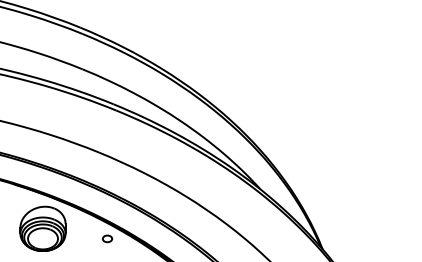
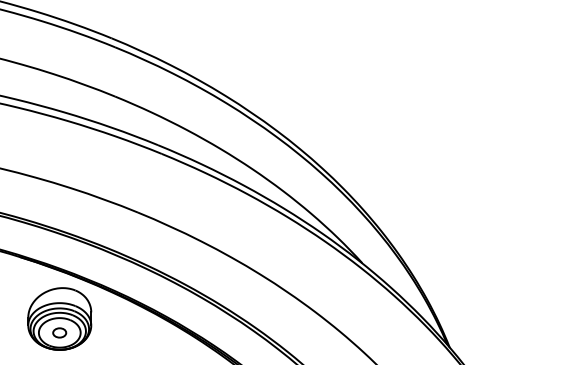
part: (107, 238) -> (59, 332), moved

